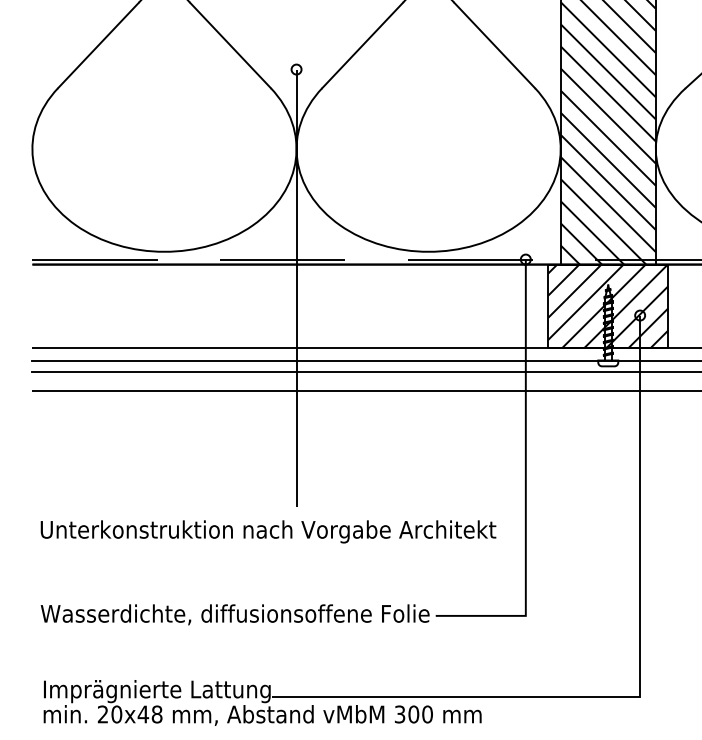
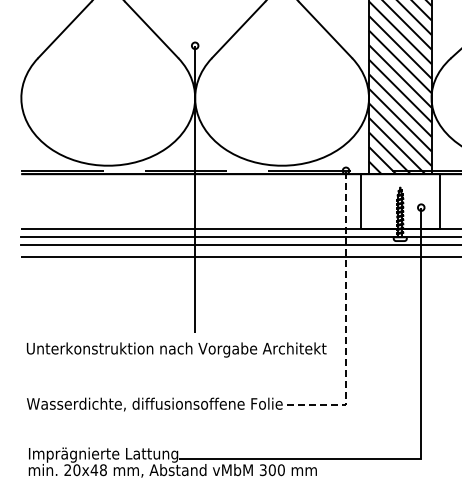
hatch: (607, 306) -> (399, 201), removed
line: (526, 483) -> (346, 318), solid -> dashed

